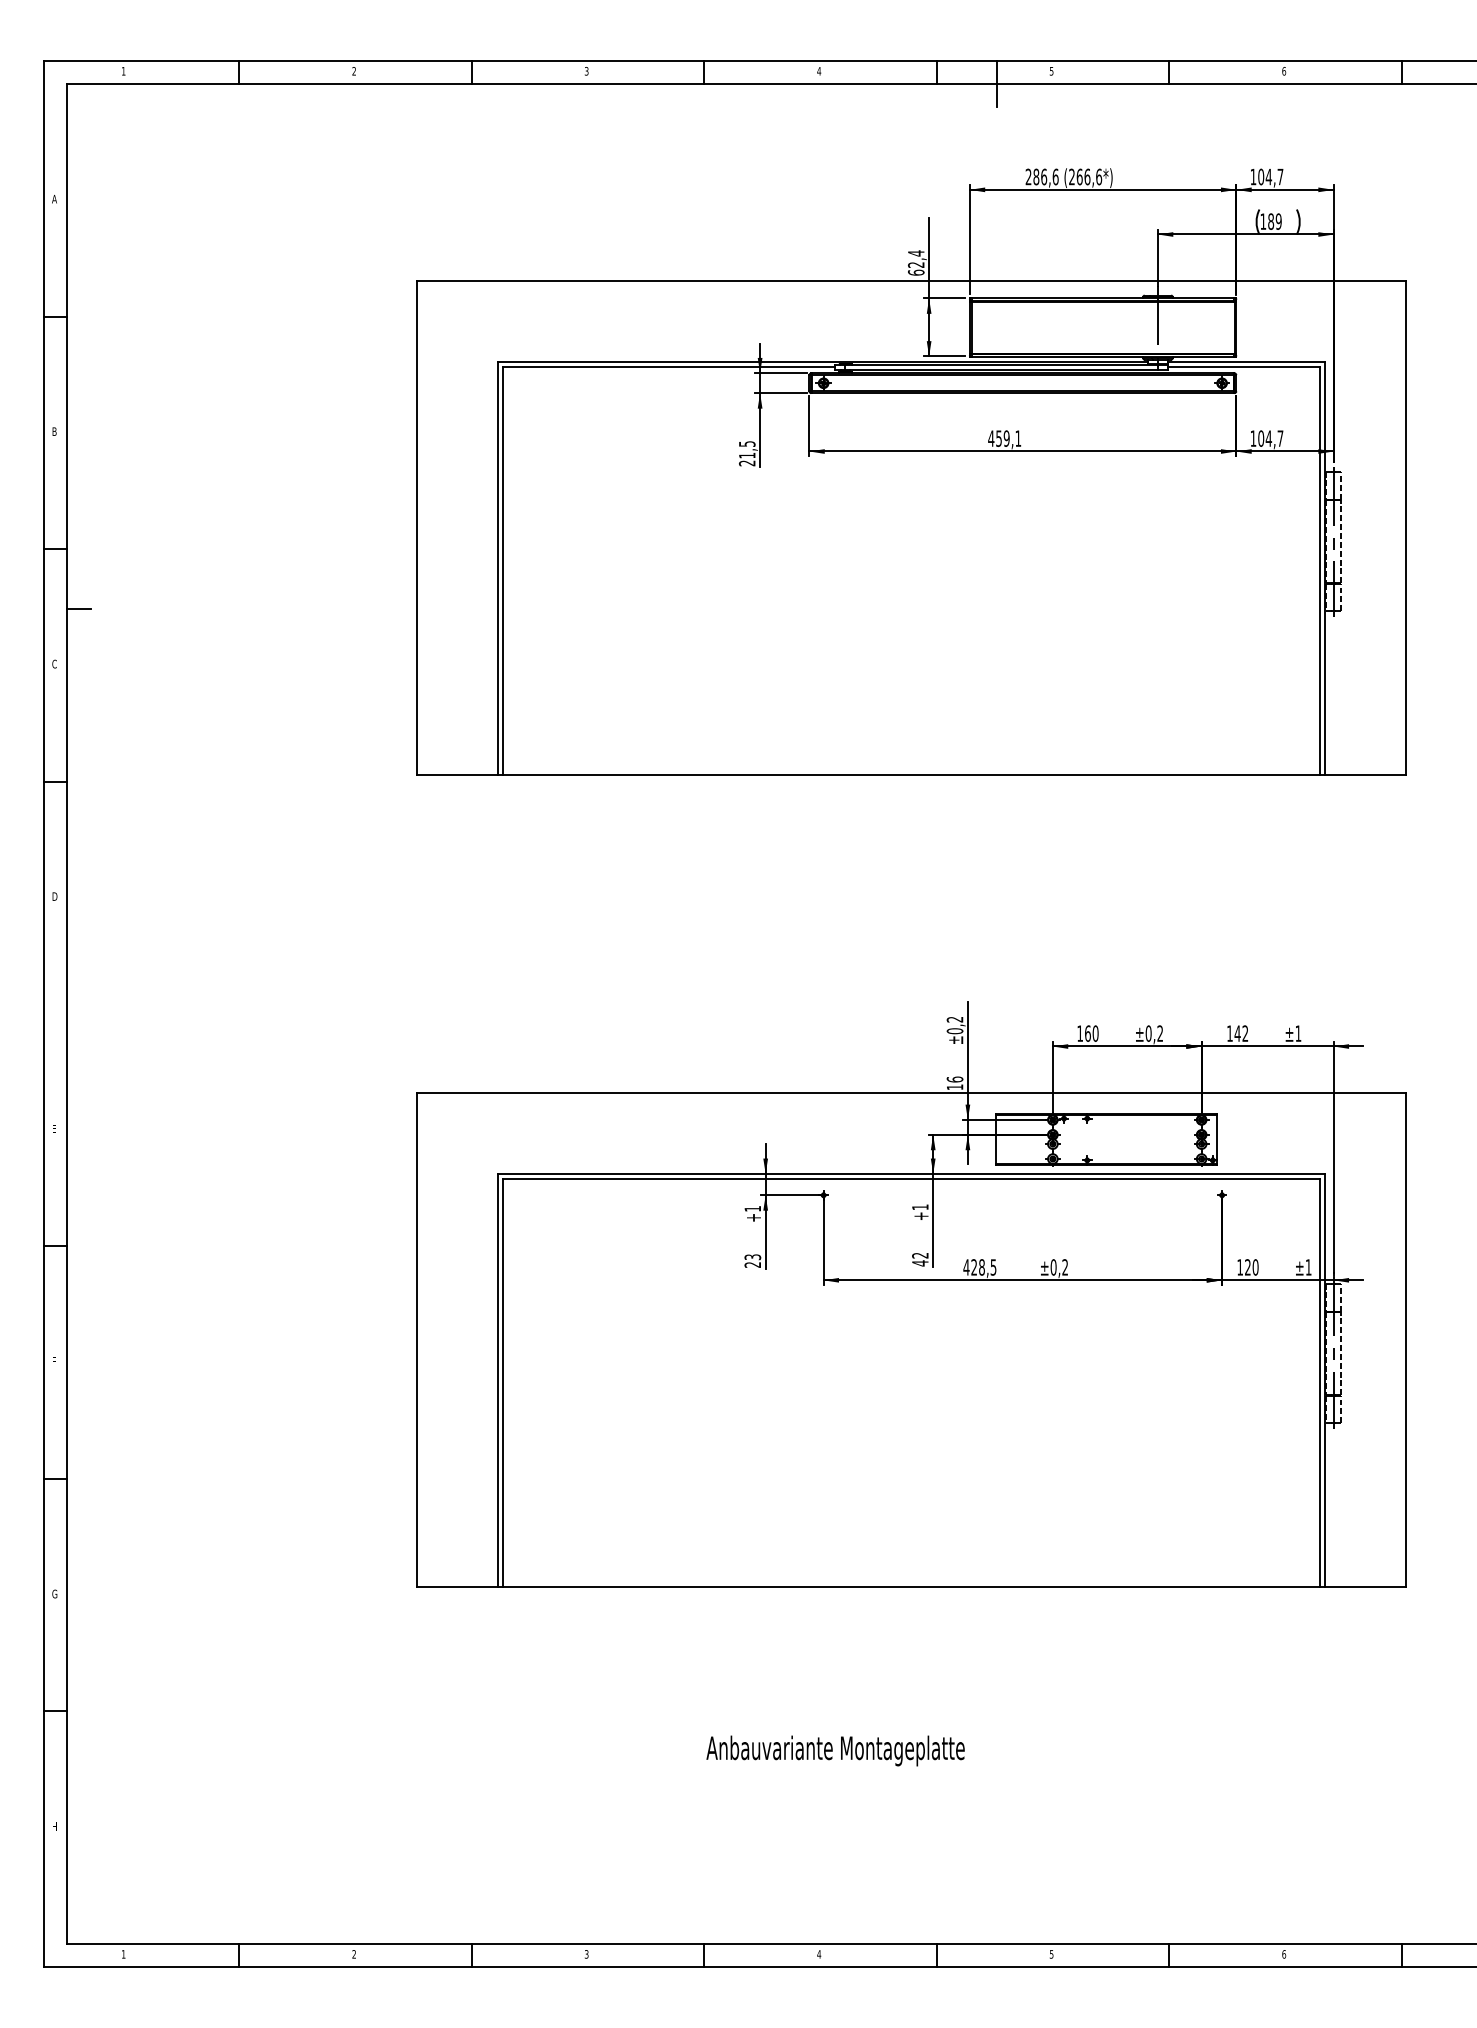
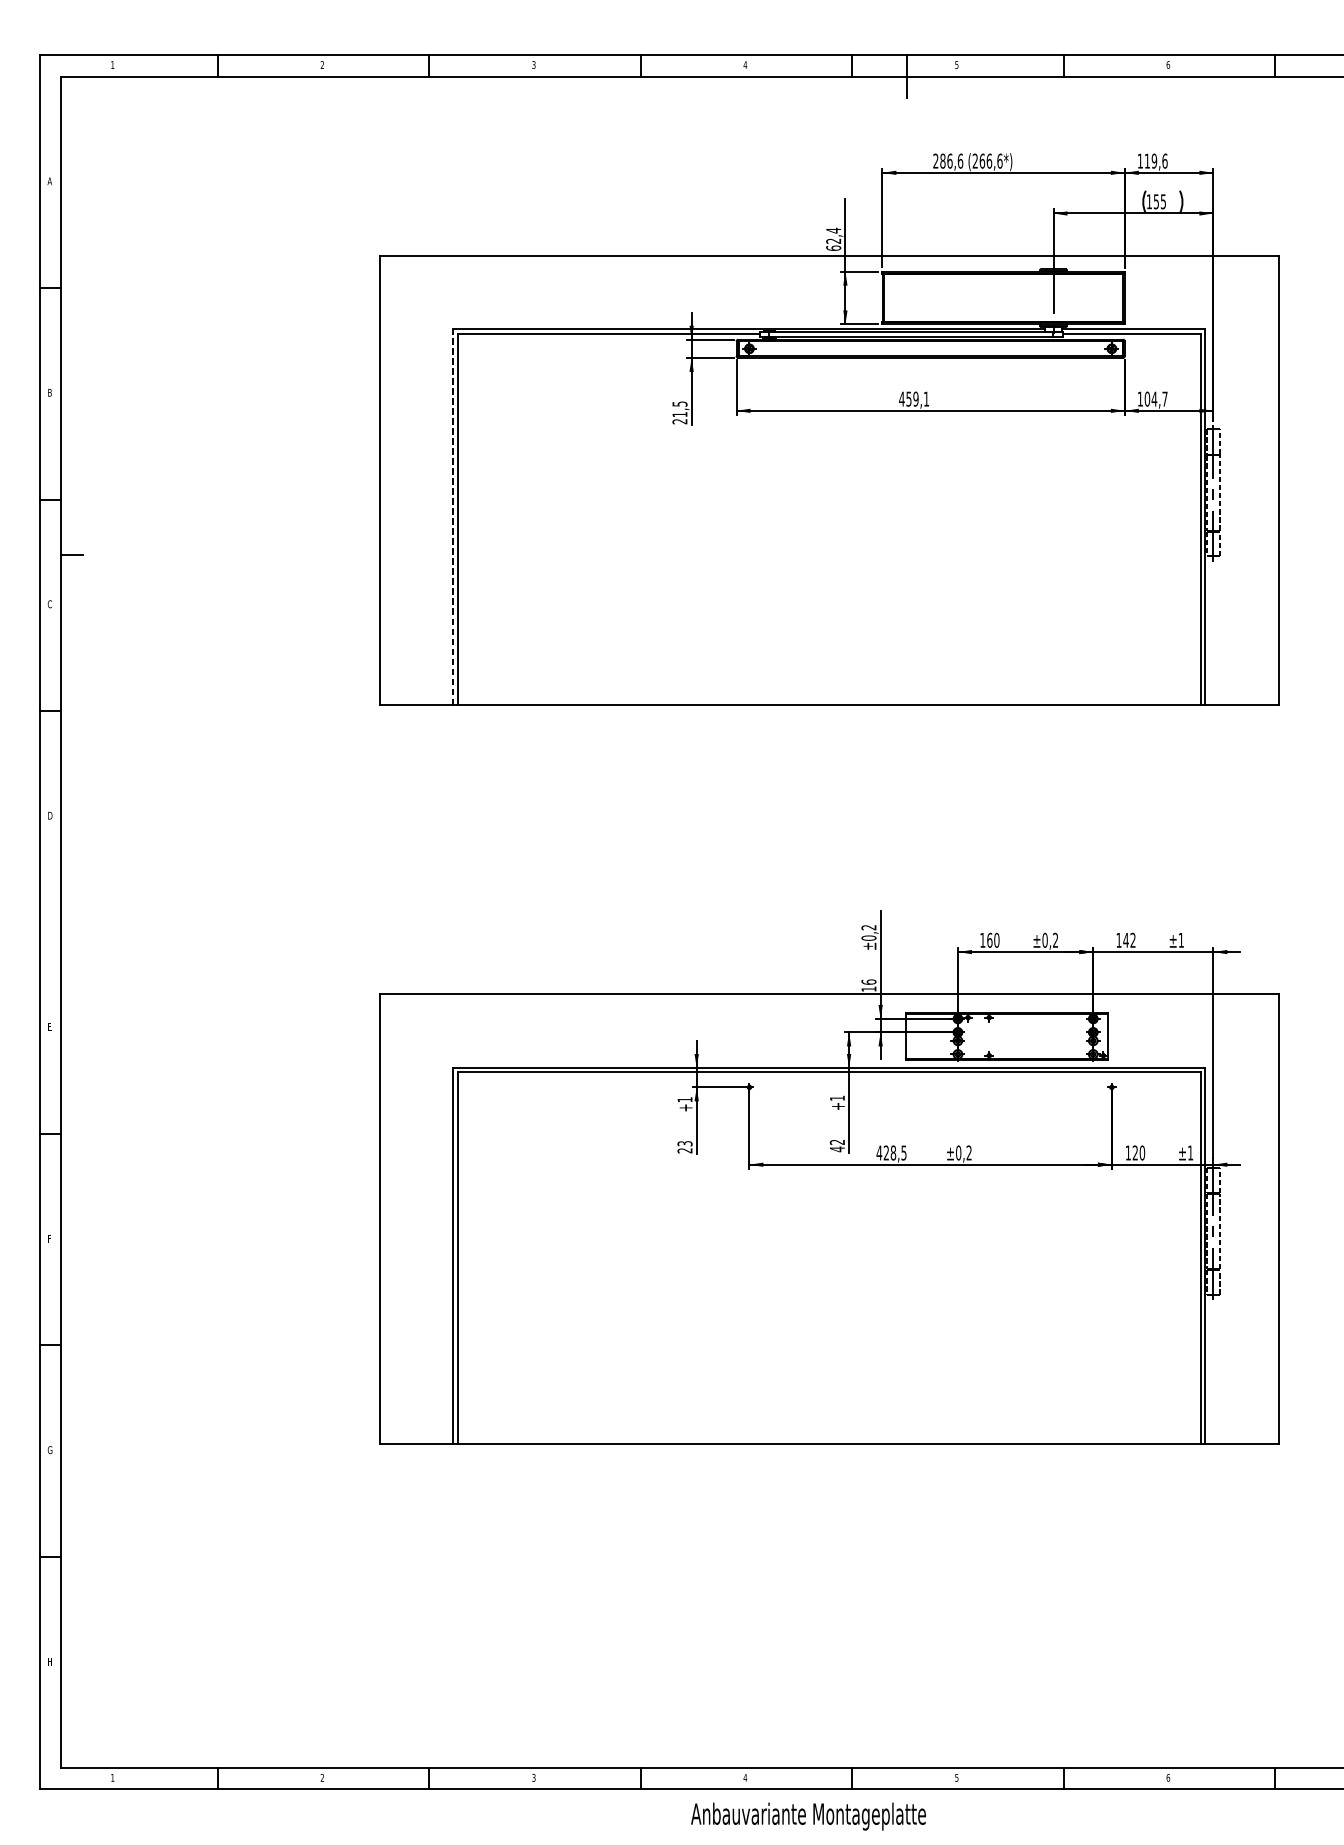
text: (1270, 176) -> (1155, 160), 104,7 -> 119,6
text: (1274, 221) -> (1159, 201), 189 -> 155
line: (498, 567) -> (453, 516), solid -> dashed
text: (835, 1750) -> (808, 1816), moved

